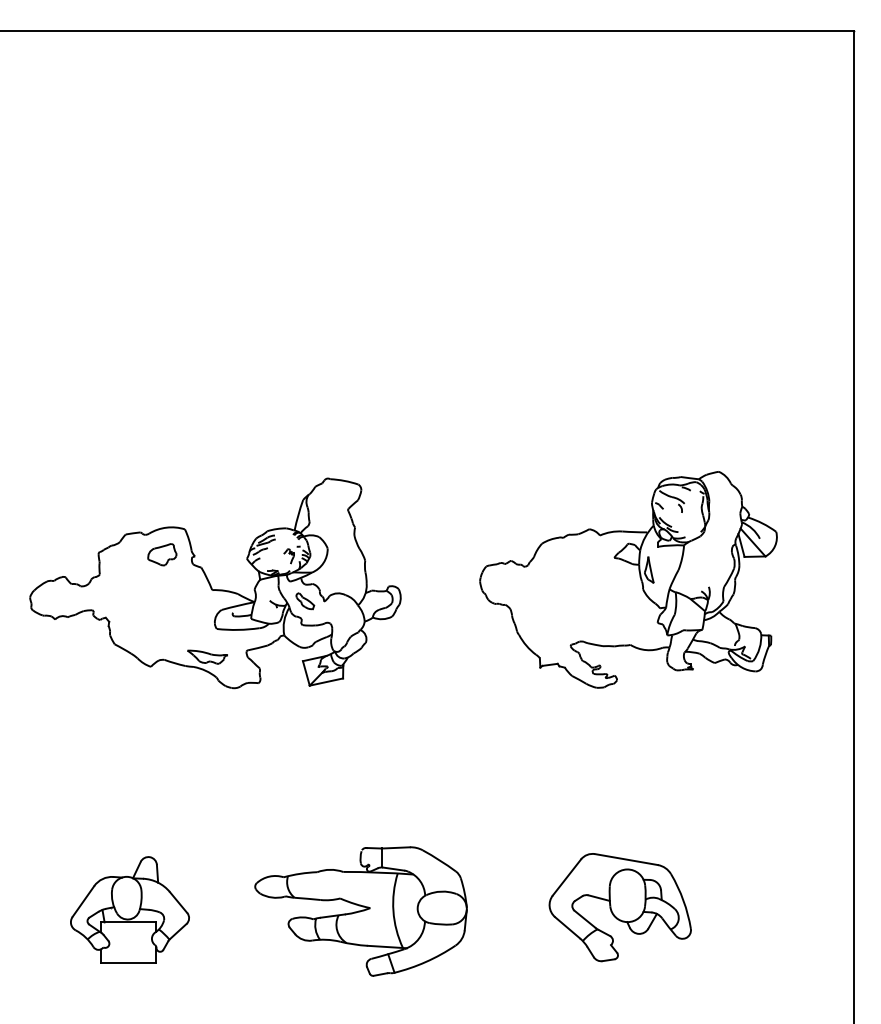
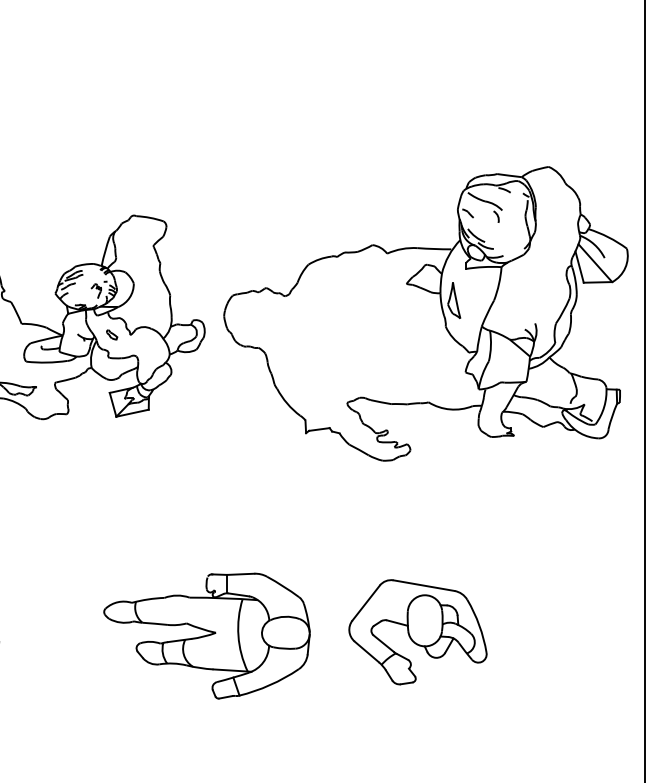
part: (628, 579) -> (425, 313), size x1.4
part: (305, 601) -> (112, 334), size x0.6
part: (360, 911) -> (206, 636), moved

